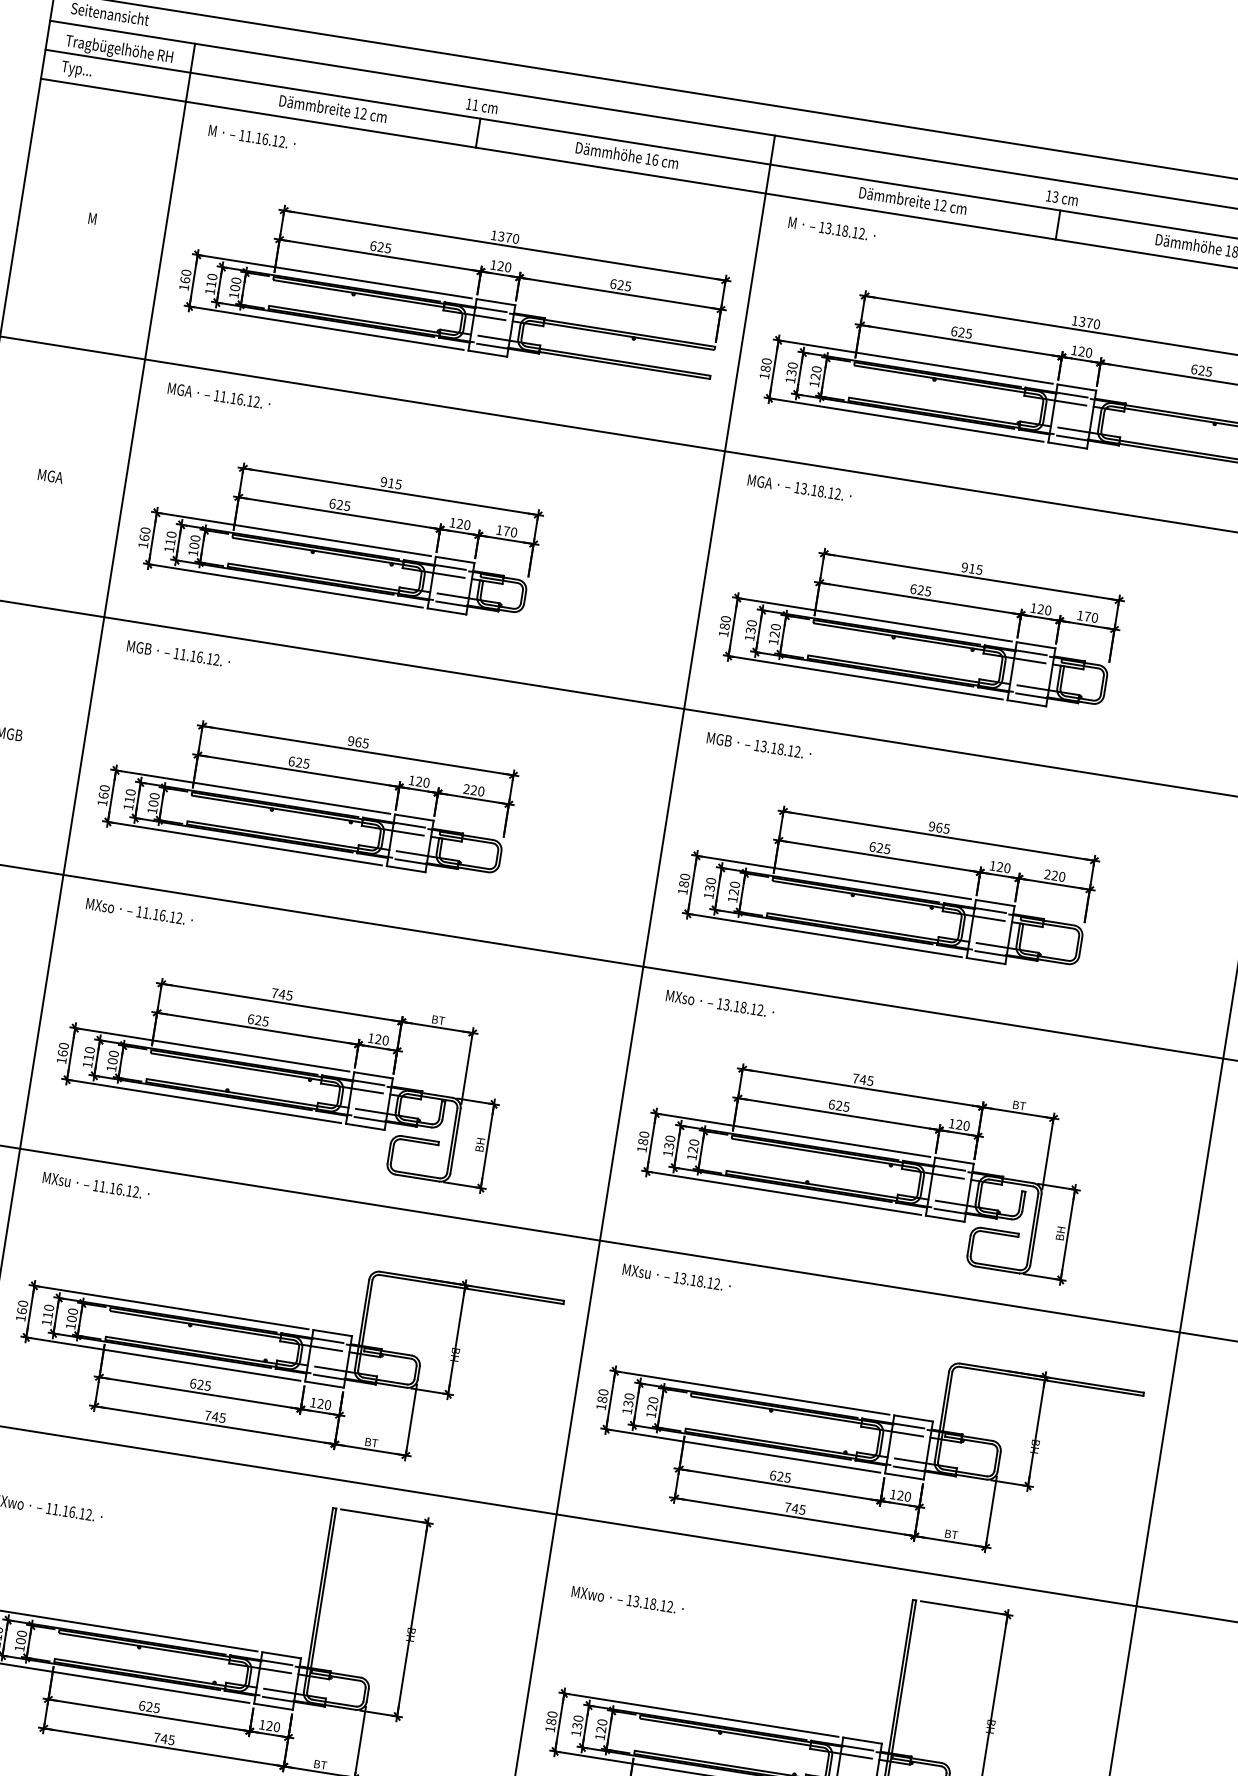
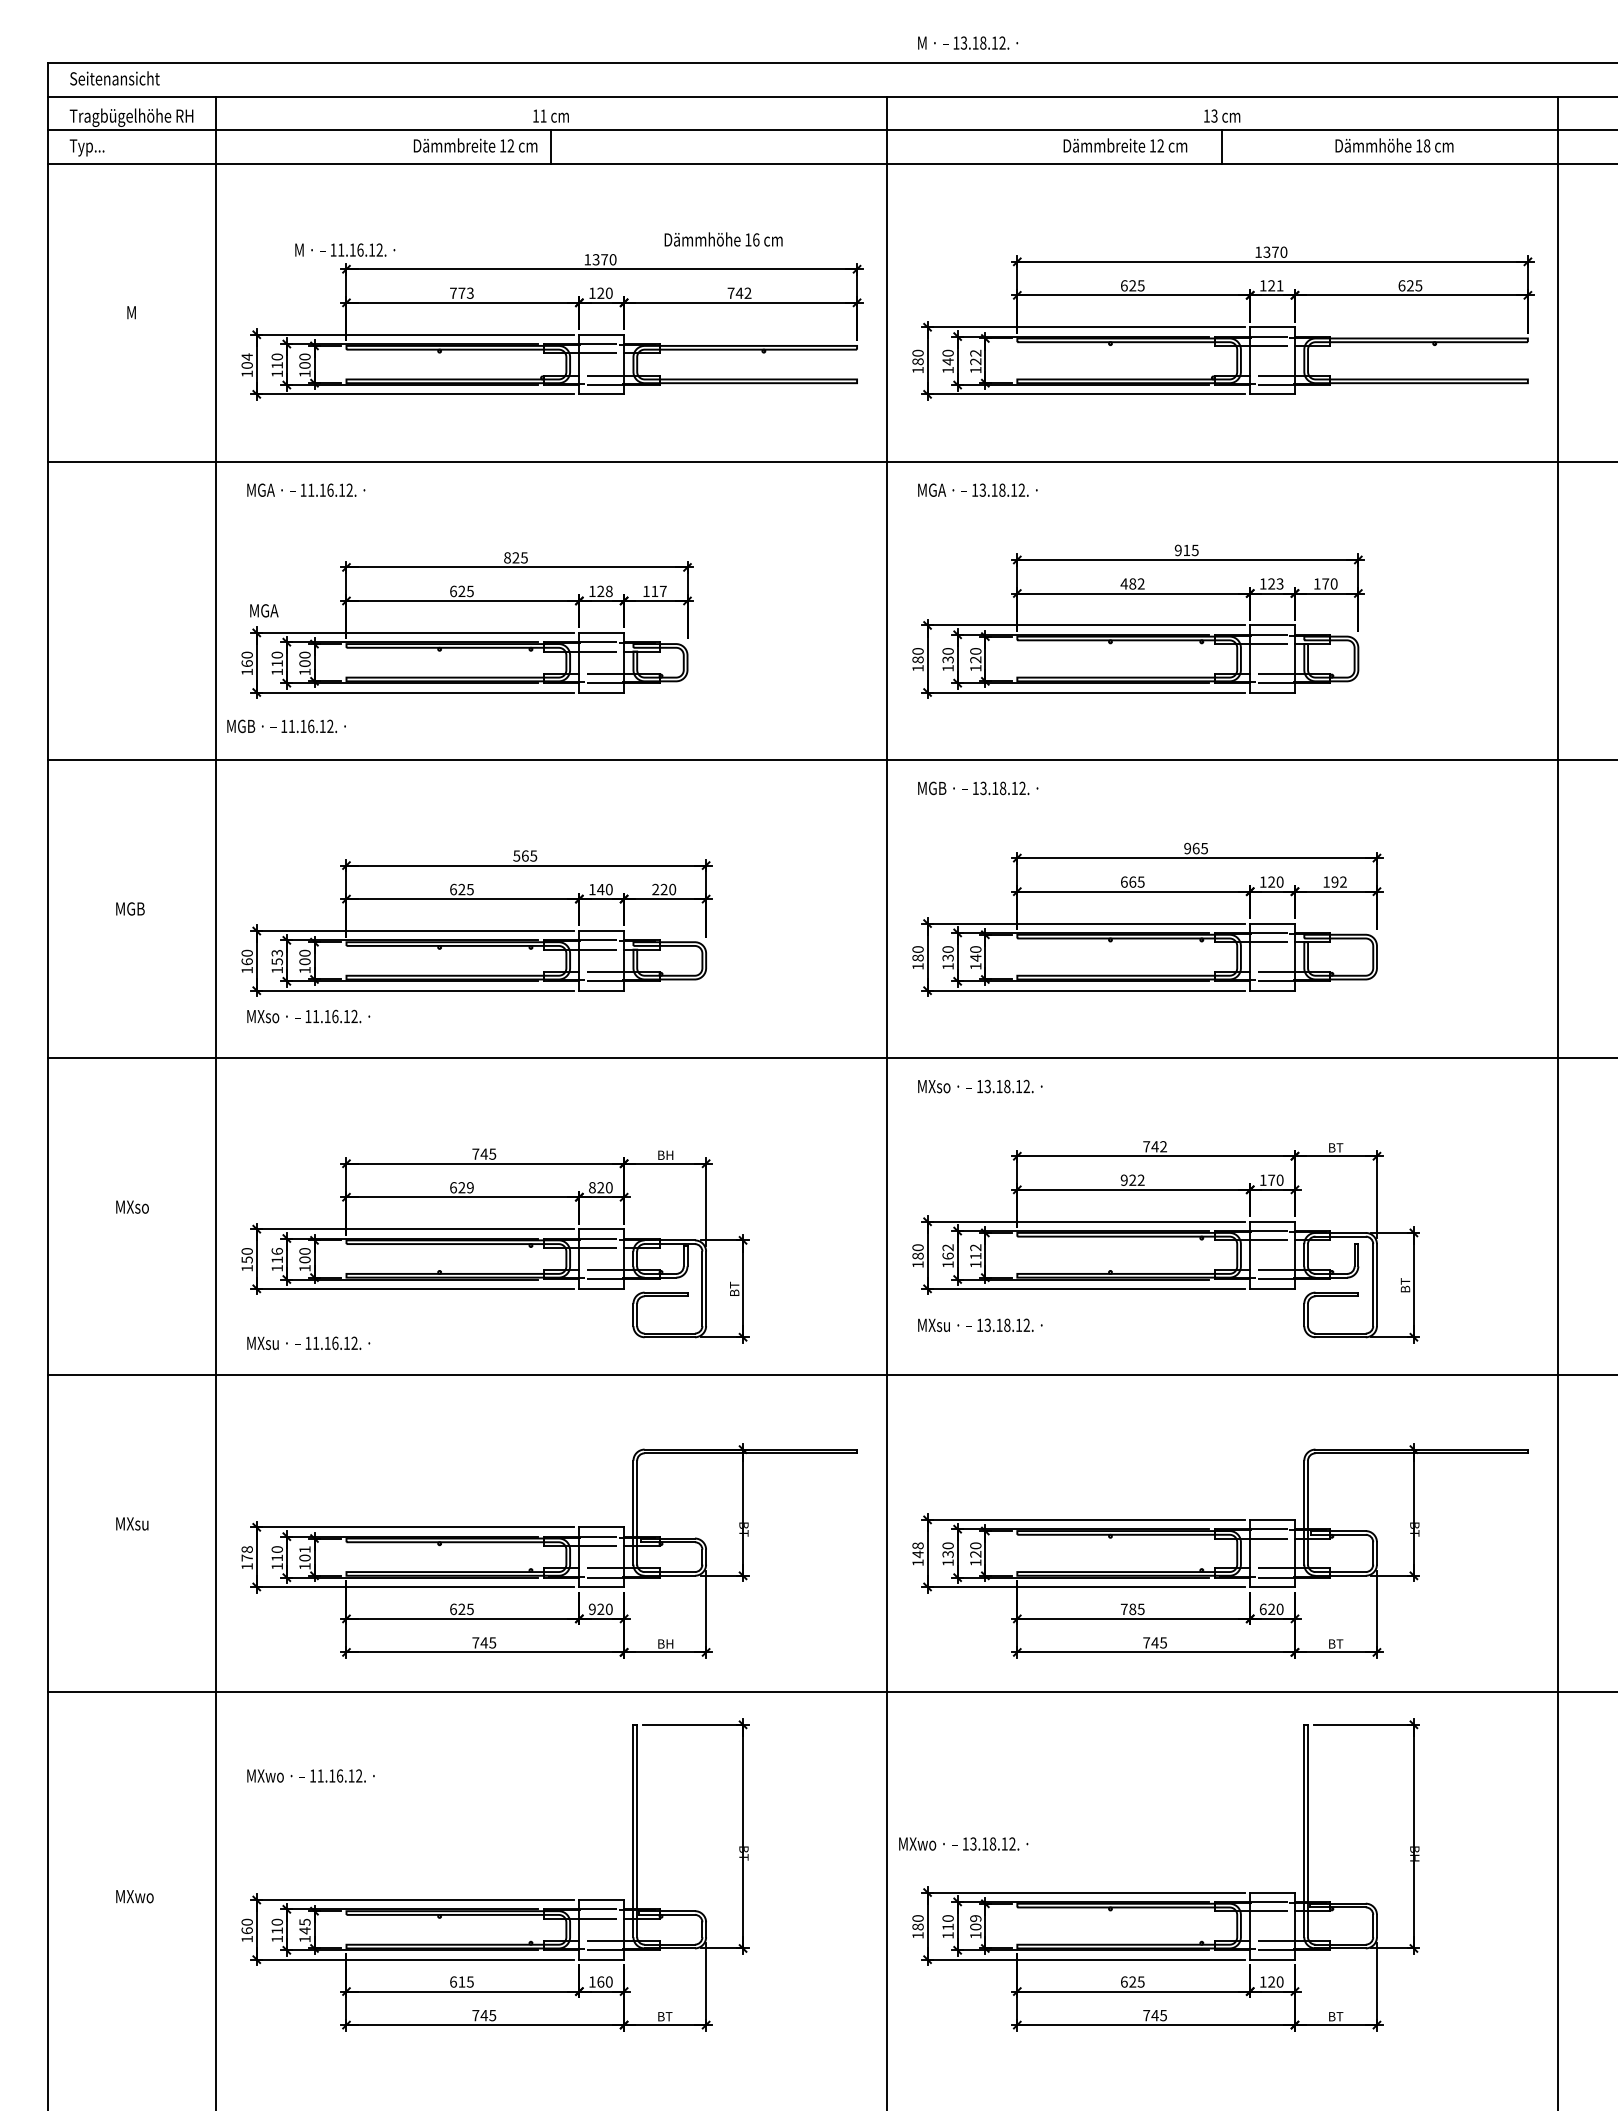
text: (333, 108) -> (475, 145), moved
text: (252, 136) -> (345, 249), moved
text: (627, 155) -> (723, 239), moved
text: (913, 200) -> (1125, 145), moved
text: (832, 228) -> (968, 42), moved
text: (380, 246) -> (461, 292), 625 -> 773
text: (185, 275) -> (246, 360), 160 -> 104
text: (620, 284) -> (739, 292), 625 -> 742
text: (1088, 352) -> (1279, 285), 120 -> 121
text: (816, 368) -> (975, 352), 120 -> 122
text: (791, 372) -> (947, 361), 130 -> 140
text: (50, 476) -> (264, 610), moved
text: (387, 482) -> (511, 557), 915 -> 825
text: (466, 525) -> (608, 591), 120 -> 128
text: (509, 531) -> (658, 591), 170 -> 117
text: (920, 589) -> (1132, 583), 625 -> 482
text: (1047, 610) -> (1279, 583), 120 -> 123
text: (178, 653) -> (286, 726), moved
text: (350, 740) -> (516, 855), 965 -> 565
text: (418, 781) -> (600, 889), 120 -> 140
text: (129, 795) -> (276, 957), 110 -> 153
text: (879, 847) -> (1132, 881), 625 -> 665
text: (1054, 875) -> (1334, 881), 220 -> 192
text: (733, 891) -> (975, 957), 120 -> 140
text: (139, 911) -> (308, 1016), moved
text: (442, 1020) -> (669, 1154), BT -> BH
text: (265, 1021) -> (470, 1187), 625 -> 629
text: (371, 1038) -> (592, 1187), 120 -> 820
text: (89, 1049) -> (276, 1250), 110 -> 116
text: (62, 1052) -> (246, 1259), 160 -> 150
text: (870, 1080) -> (1163, 1146), 745 -> 742
text: (839, 1105) -> (1132, 1179), 625 -> 922
text: (959, 1124) -> (1271, 1179), 120 -> 170
text: (480, 1141) -> (734, 1284), BH -> BT
text: (669, 1141) -> (947, 1251), 130 -> 162
text: (693, 1145) -> (975, 1251), 120 -> 112
text: (96, 1185) -> (308, 1342), moved
text: (1061, 1229) -> (1405, 1280), BH -> BT
text: (677, 1277) -> (980, 1324), moved
text: (21, 1307) -> (246, 1553), 160 -> 178
text: (72, 1311) -> (304, 1549), 100 -> 101
text: (454, 1357) -> (743, 1533), BH -> BT
text: (602, 1396) -> (917, 1550), 180 -> 148
text: (312, 1402) -> (591, 1609), 120 -> 920
text: (375, 1442) -> (669, 1643), BT -> BH
text: (1034, 1449) -> (1414, 1533), BH -> BT
text: (776, 1476) -> (1128, 1609), 625 -> 785
text: (892, 1494) -> (1262, 1609), 120 -> 620
text: (627, 1599) -> (963, 1843), moved
text: (21, 1637) -> (304, 1926), 100 -> 145
text: (409, 1637) -> (743, 1857), BH -> BT
text: (149, 1706) -> (461, 1981), 625 -> 615
text: (269, 1725) -> (600, 1981), 120 -> 160
text: (576, 1725) -> (947, 1926), 130 -> 110
text: (601, 1725) -> (975, 1922), 120 -> 109

